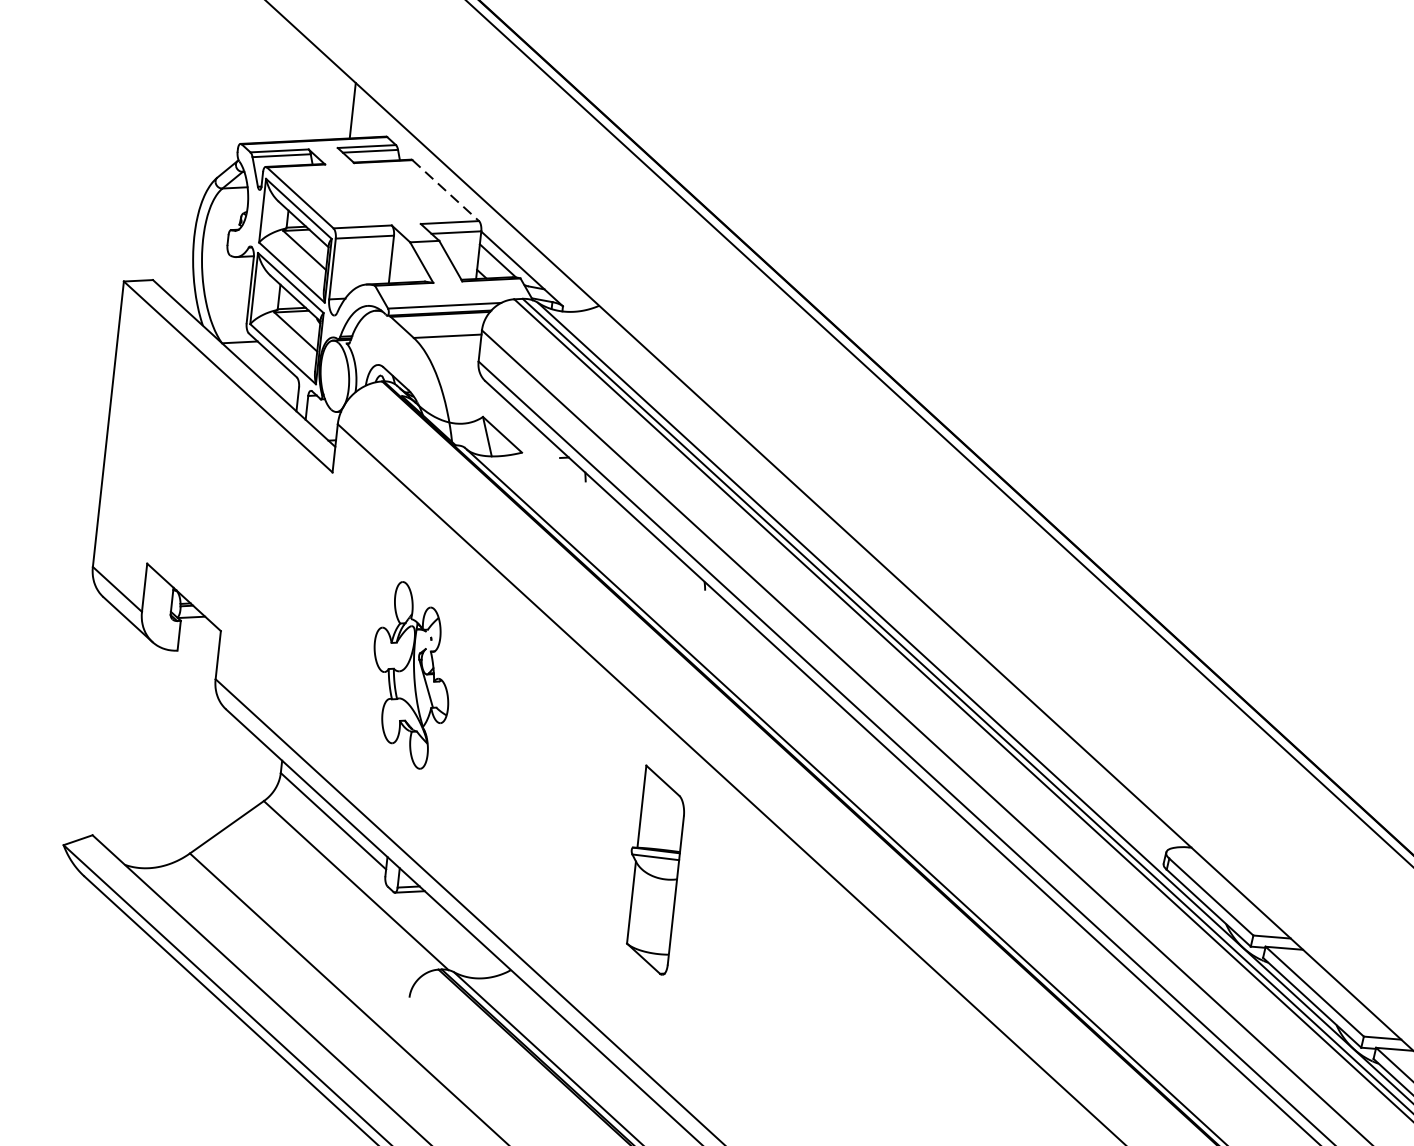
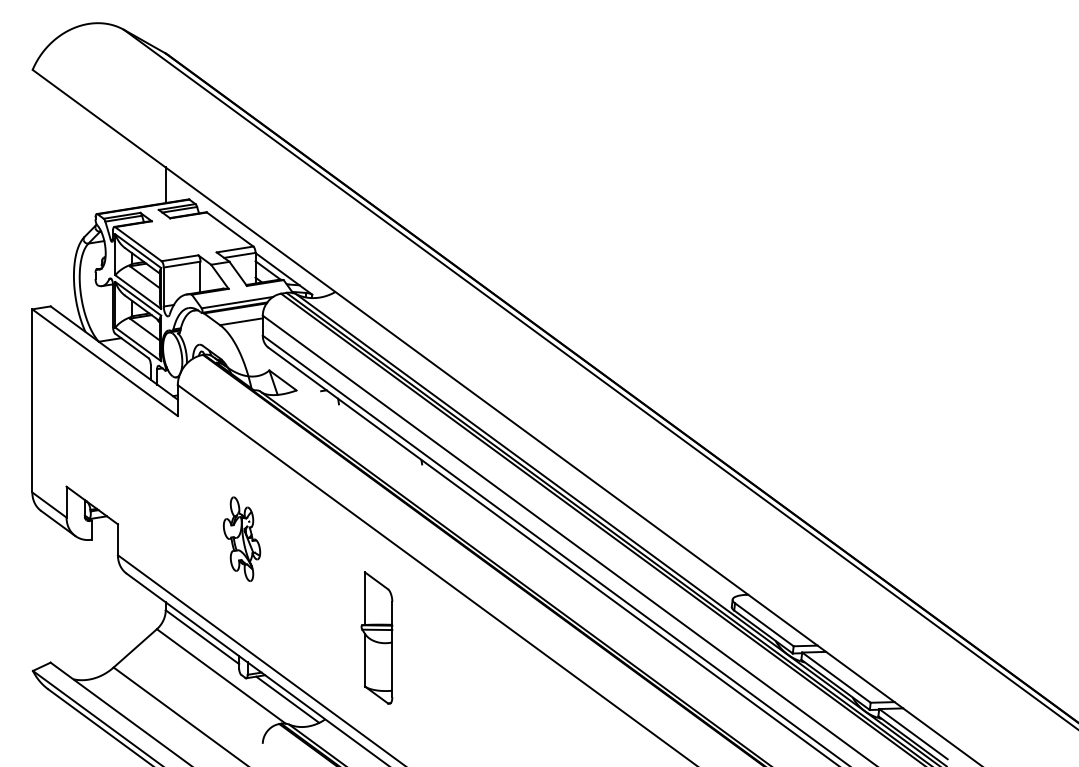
line: (446, 190) -> (230, 229), dashed -> solid
part: (412, 674) -> (242, 538), size x0.71
part: (653, 869) -> (376, 637), moved
line: (455, 932) -> (287, 699), added

